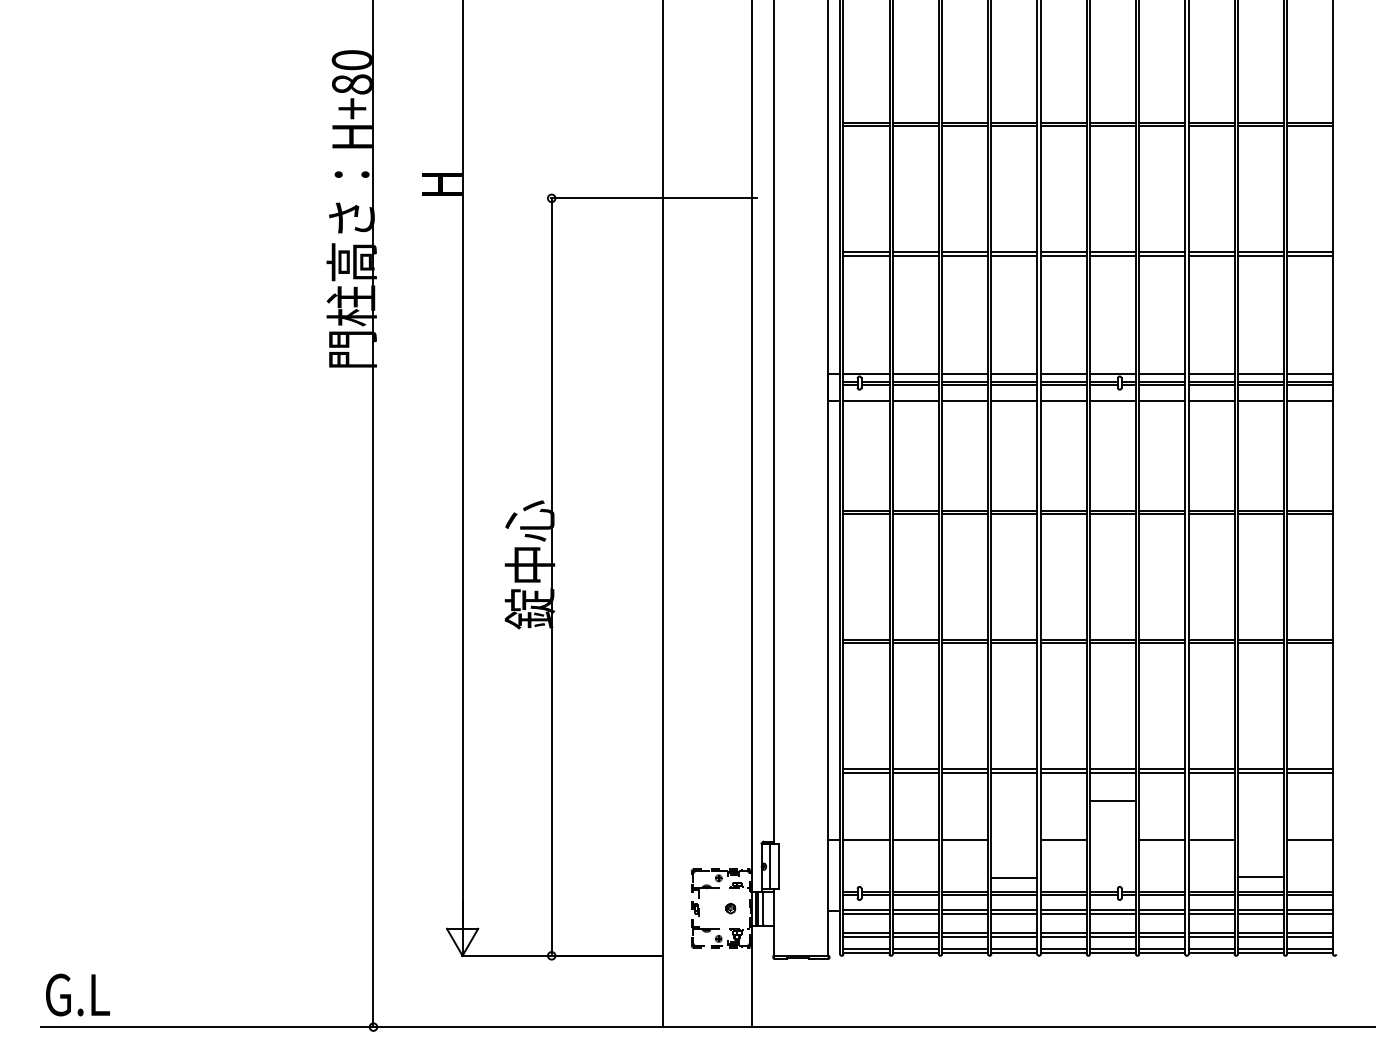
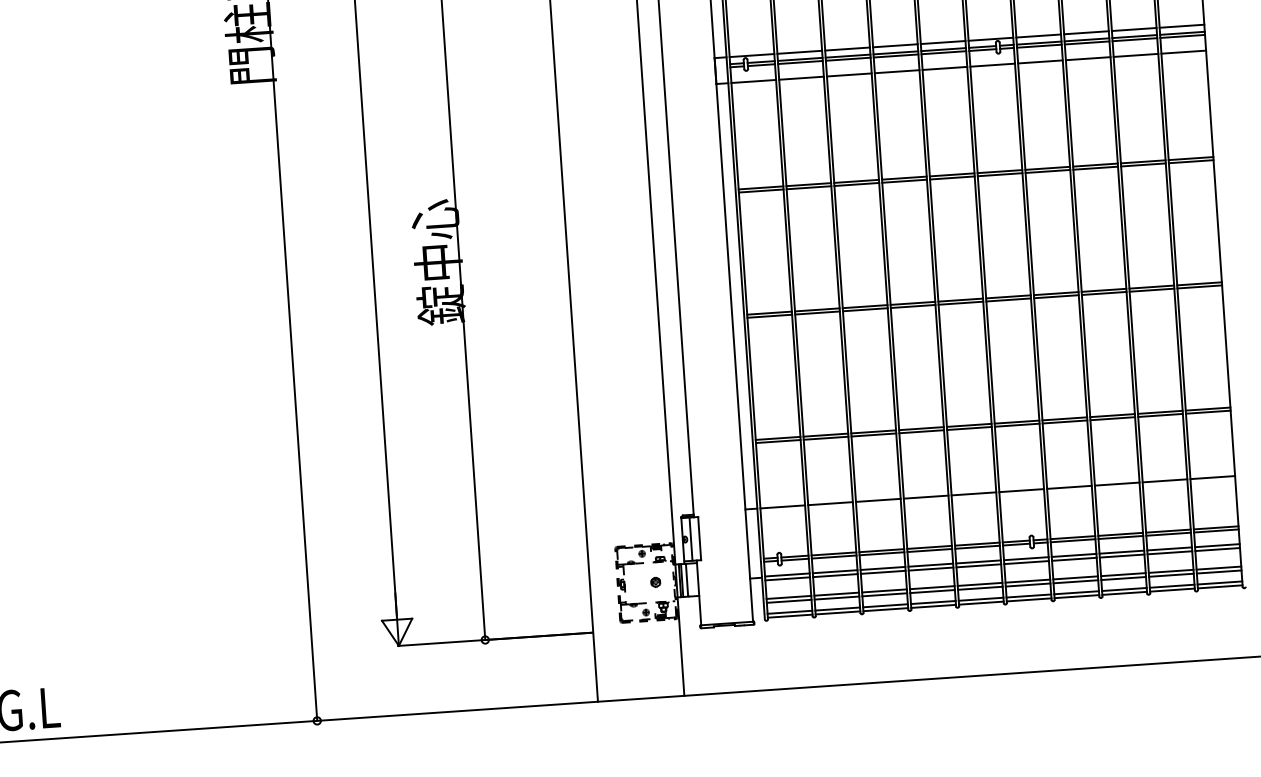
line: (1112, 800) -> (1021, 490), moved
line: (1260, 876) -> (1164, 480), moved
line: (1014, 877) -> (926, 496), moved

